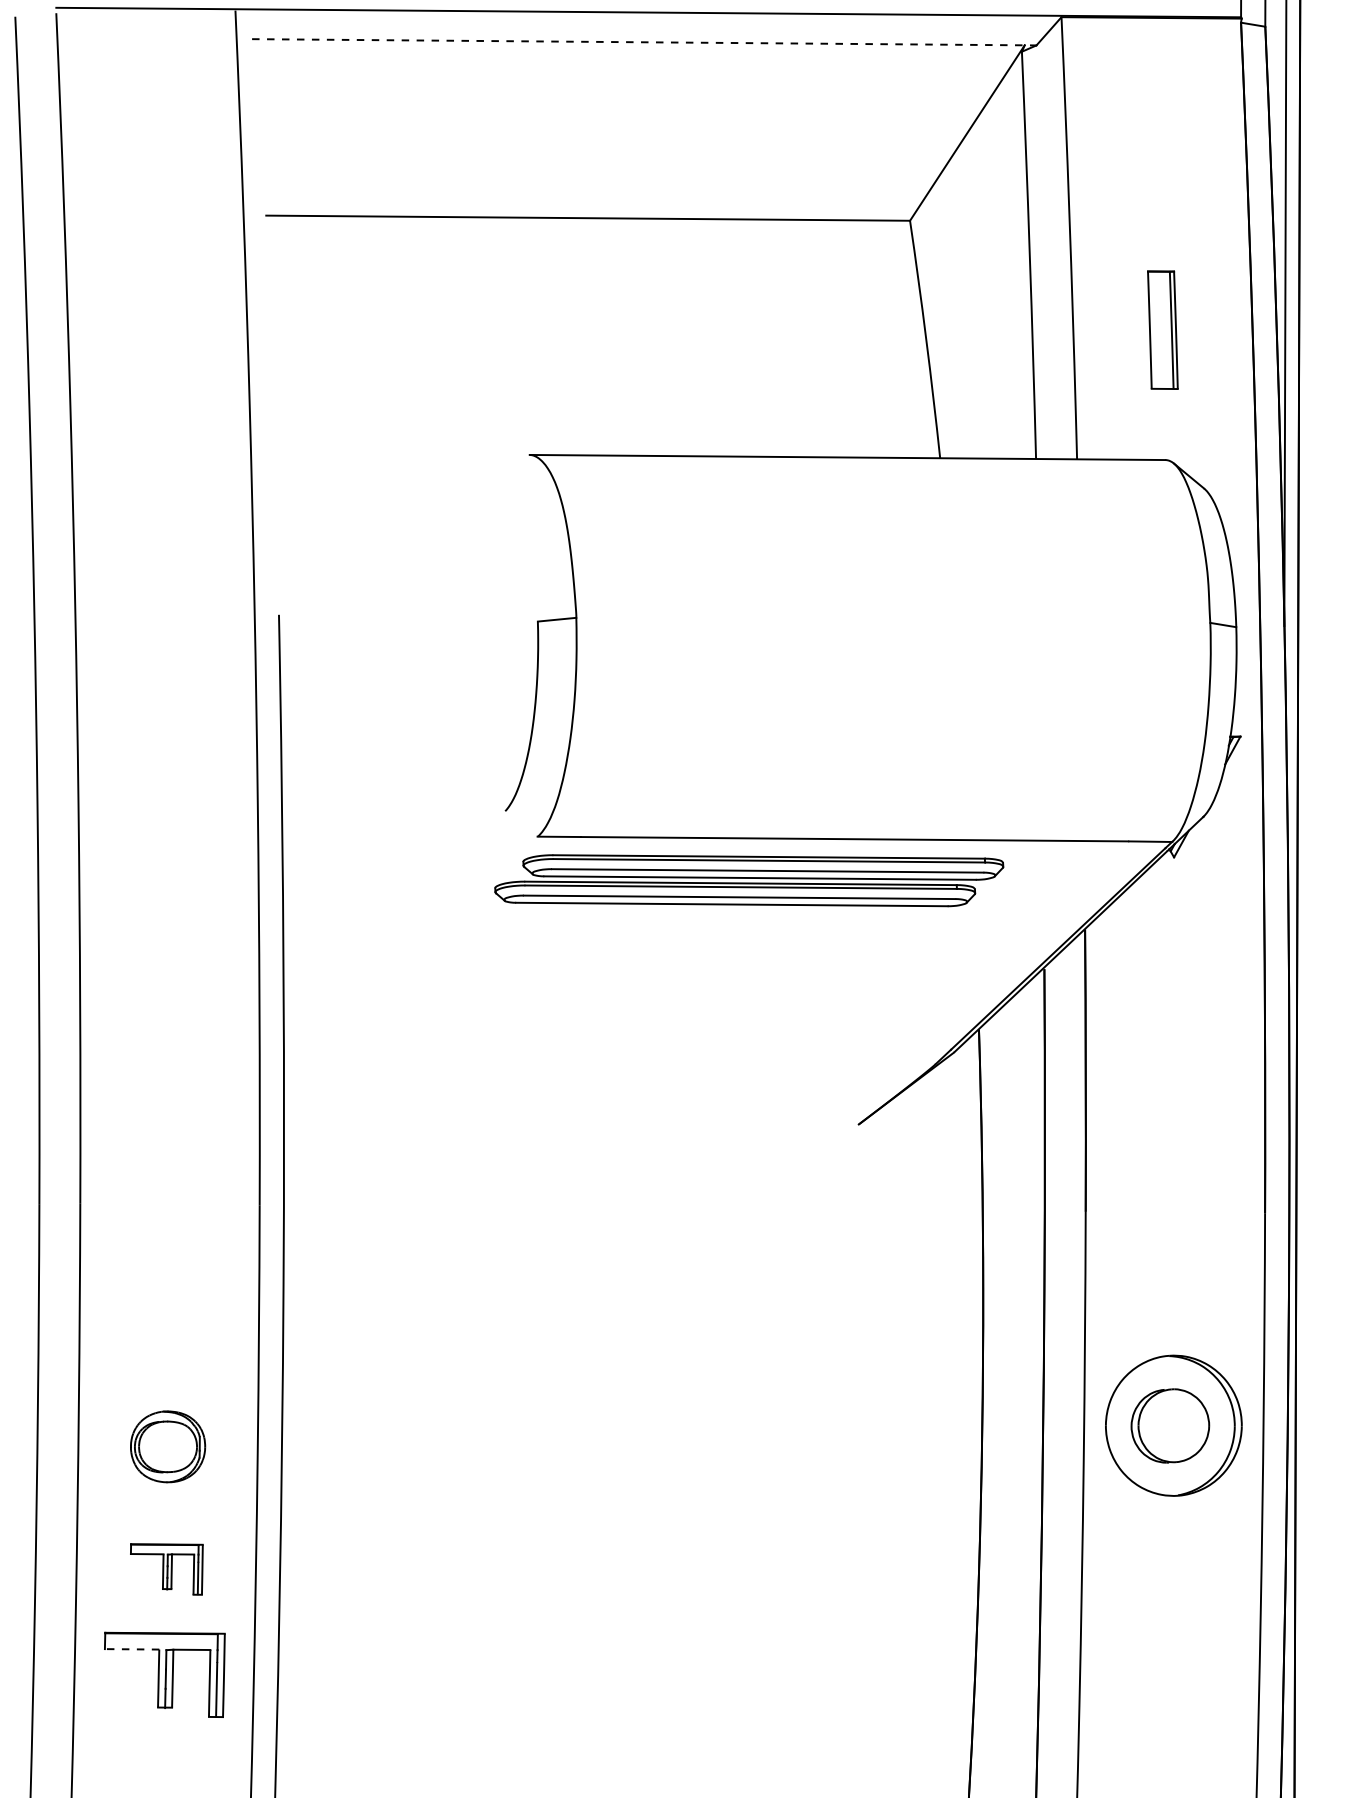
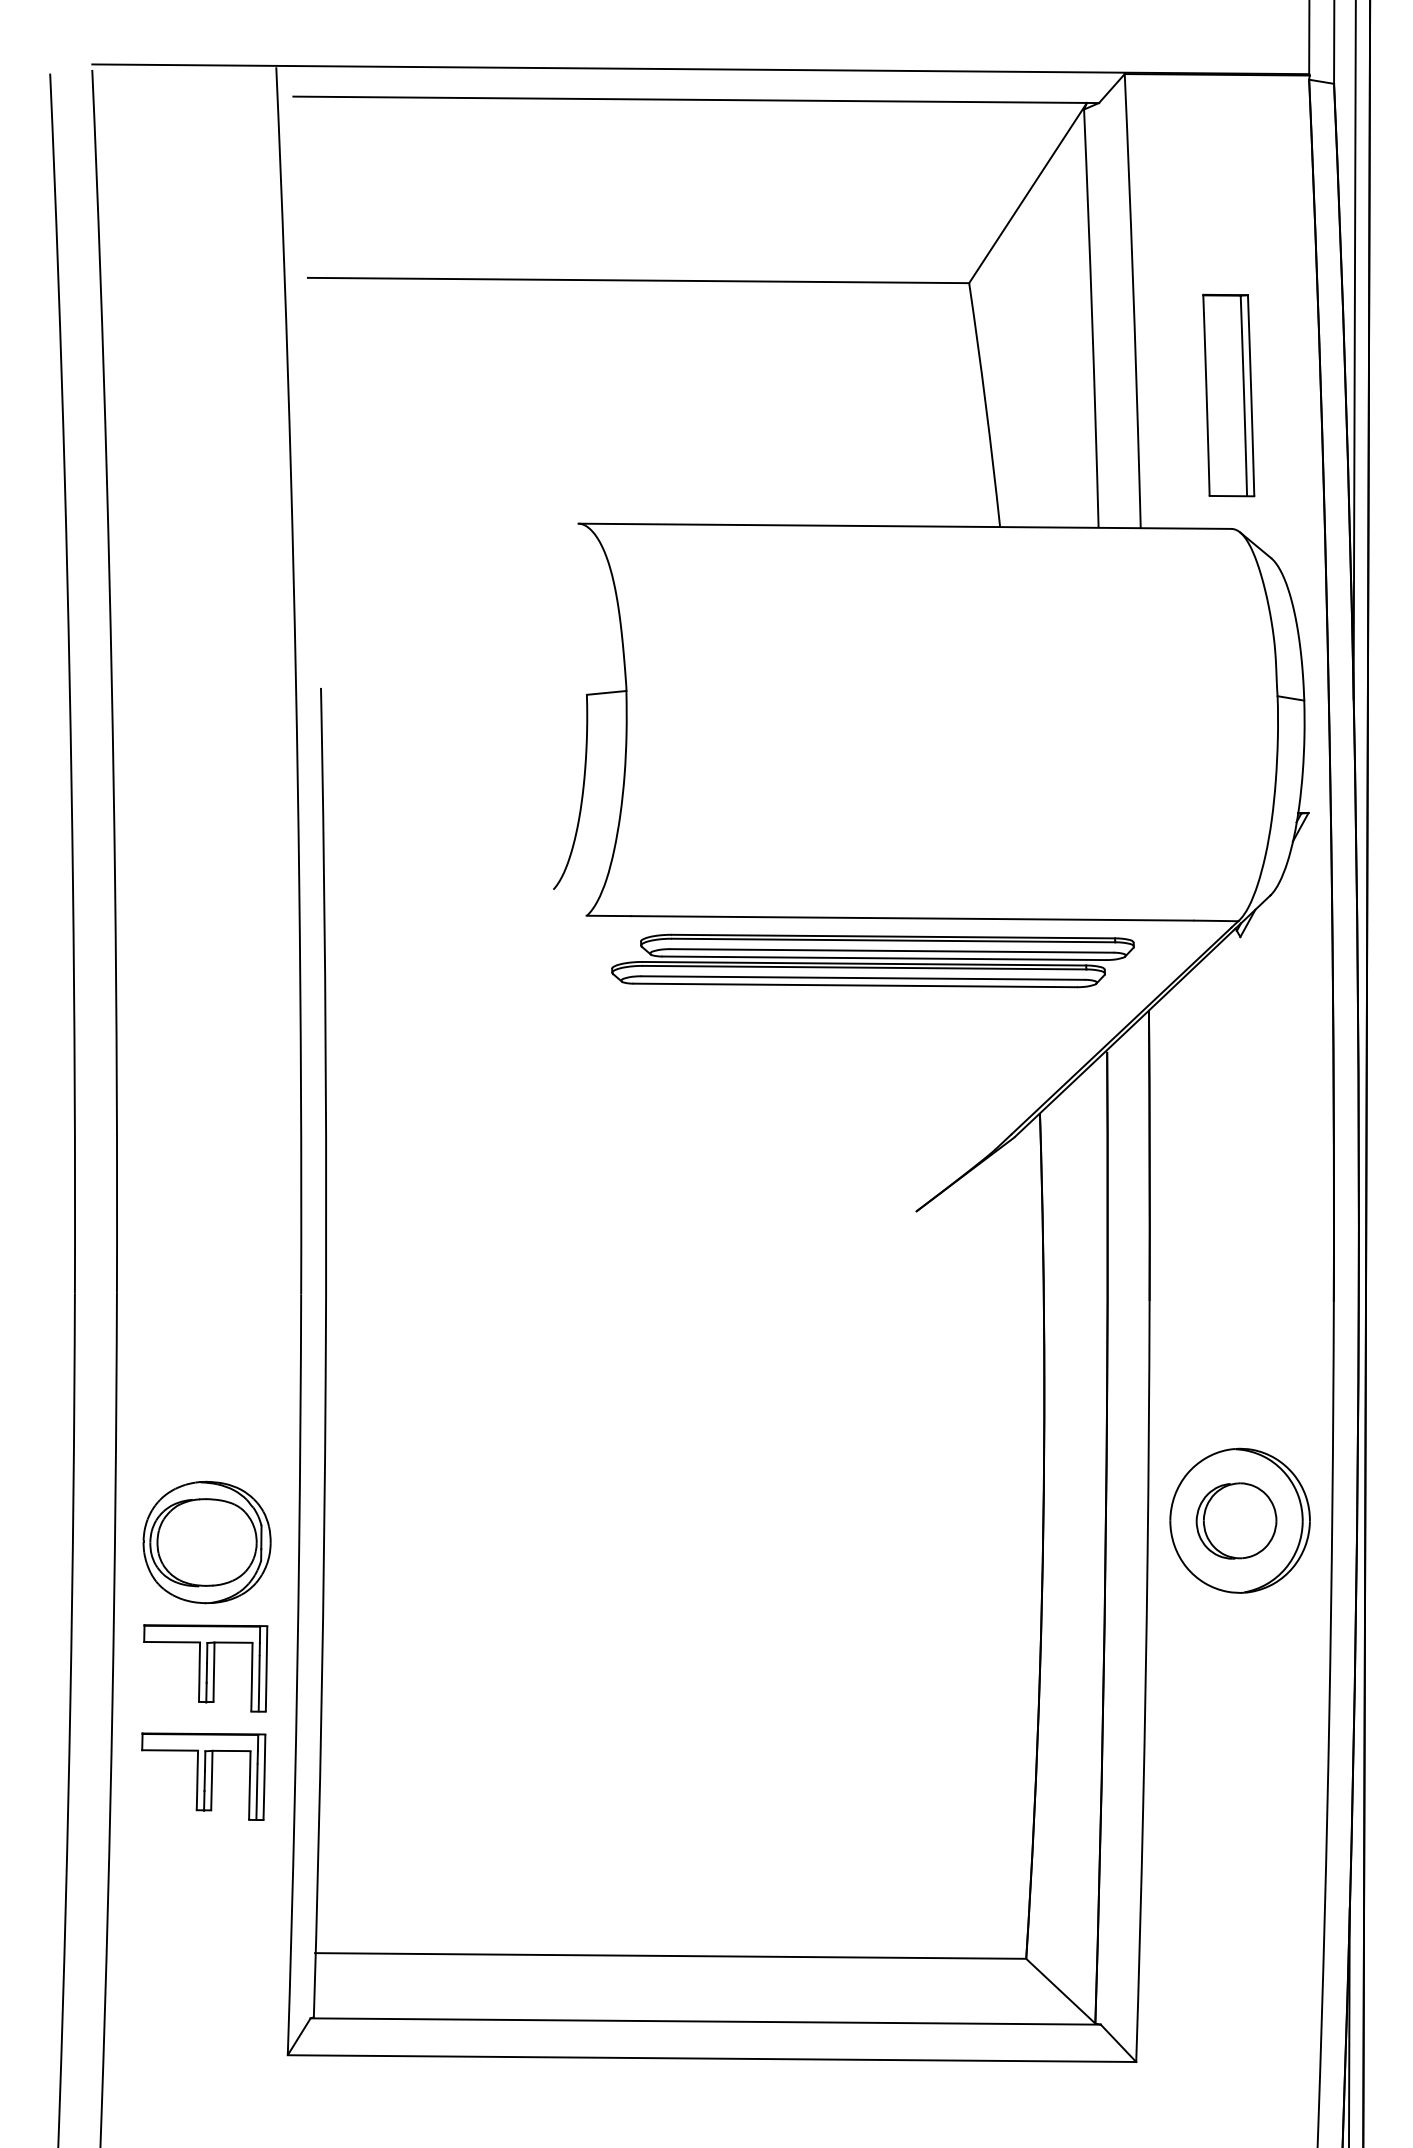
line: (644, 41) -> (696, 99), dashed -> solid
part: (1162, 330) -> (1228, 395), size x1.67
part: (748, 880) -> (872, 960), moved
part: (167, 1446) -> (206, 1542), size x1.67
part: (166, 1569) -> (205, 1668), size x1.67
line: (132, 1649) -> (170, 1750), dashed -> solid

